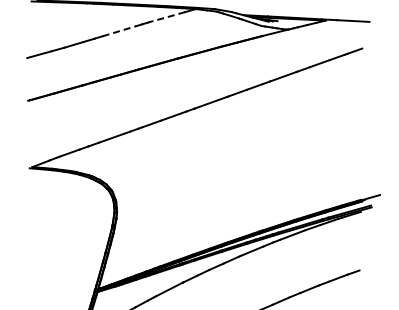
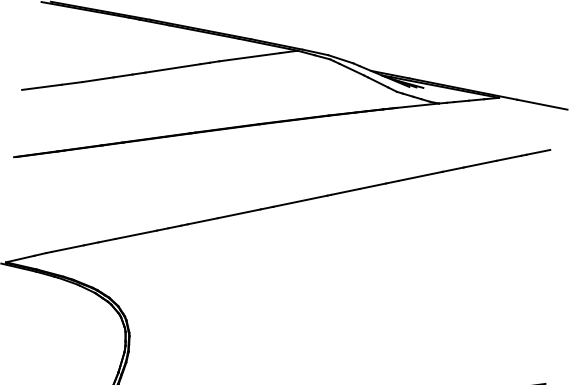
line: (166, 17) -> (249, 57), dashed -> solid
line: (119, 31) -> (172, 68), dashed -> solid

